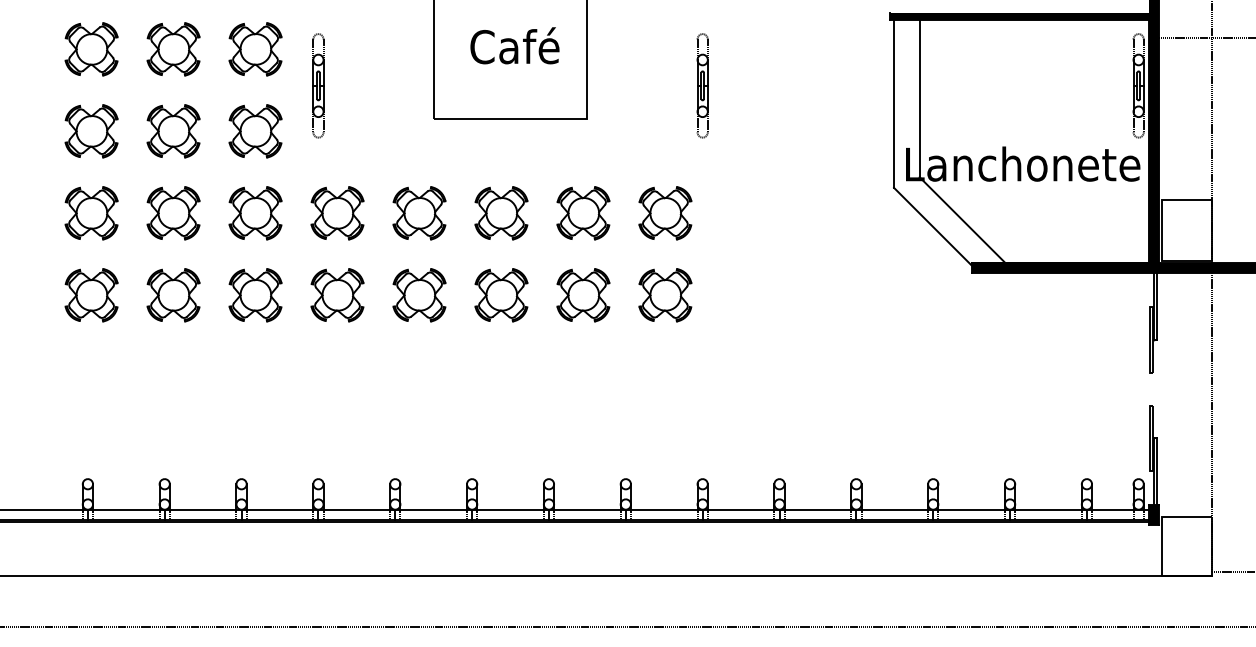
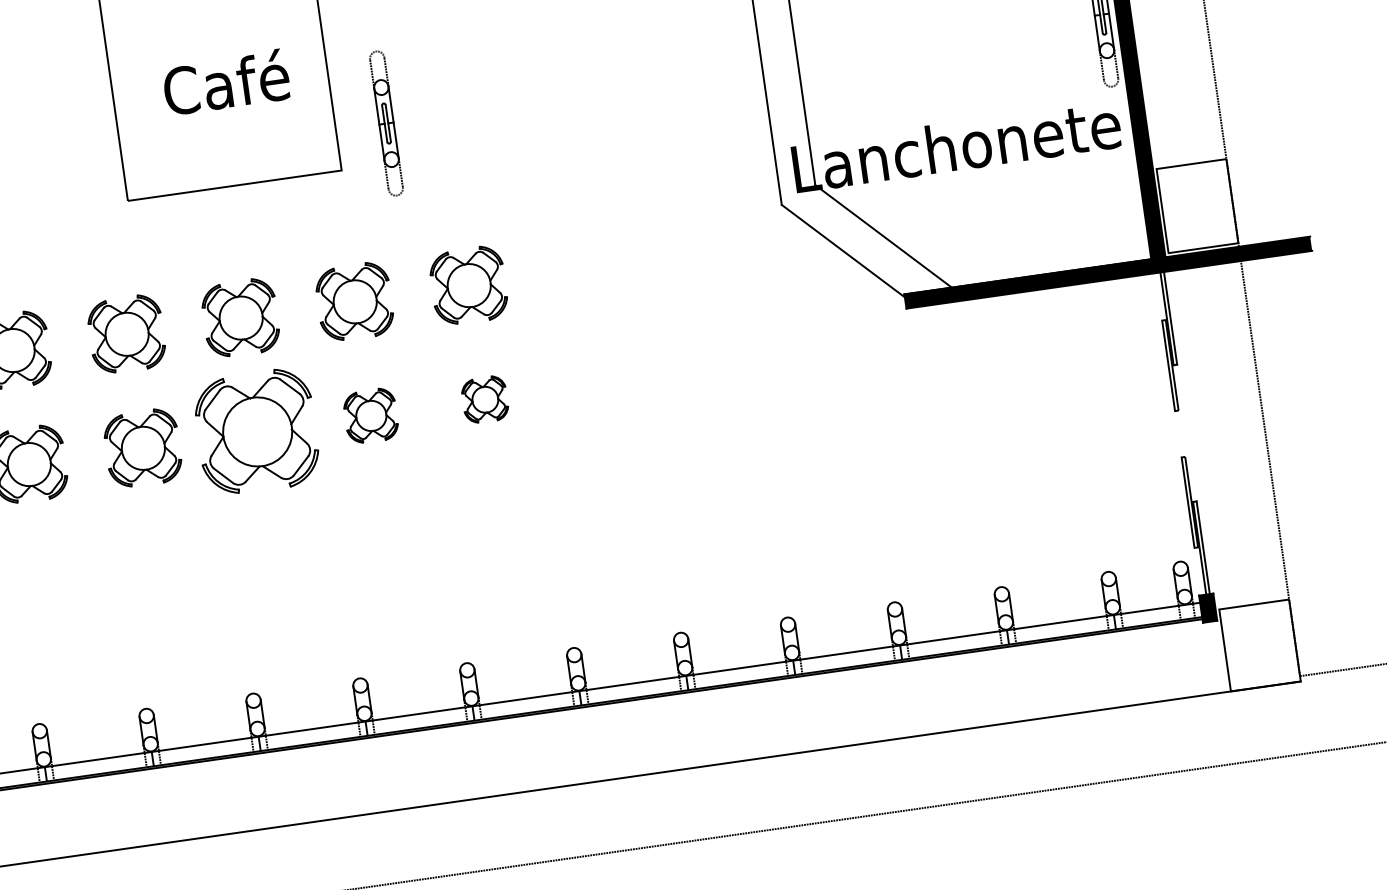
part: (702, 85) -> (386, 123), moved
part: (501, 295) -> (257, 432), size x1.6
part: (583, 295) -> (371, 416), size x0.7
part: (665, 295) -> (485, 399), size x0.6

